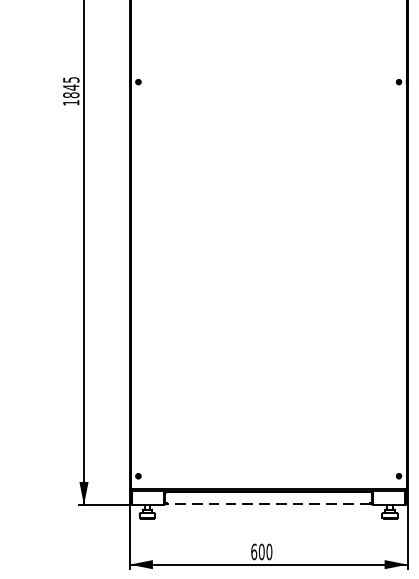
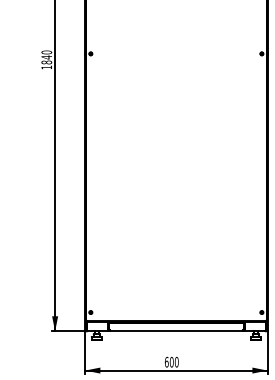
text: (70, 79) -> (46, 52), 1845 -> 1840
line: (268, 505) -> (176, 331), dashed -> solid

